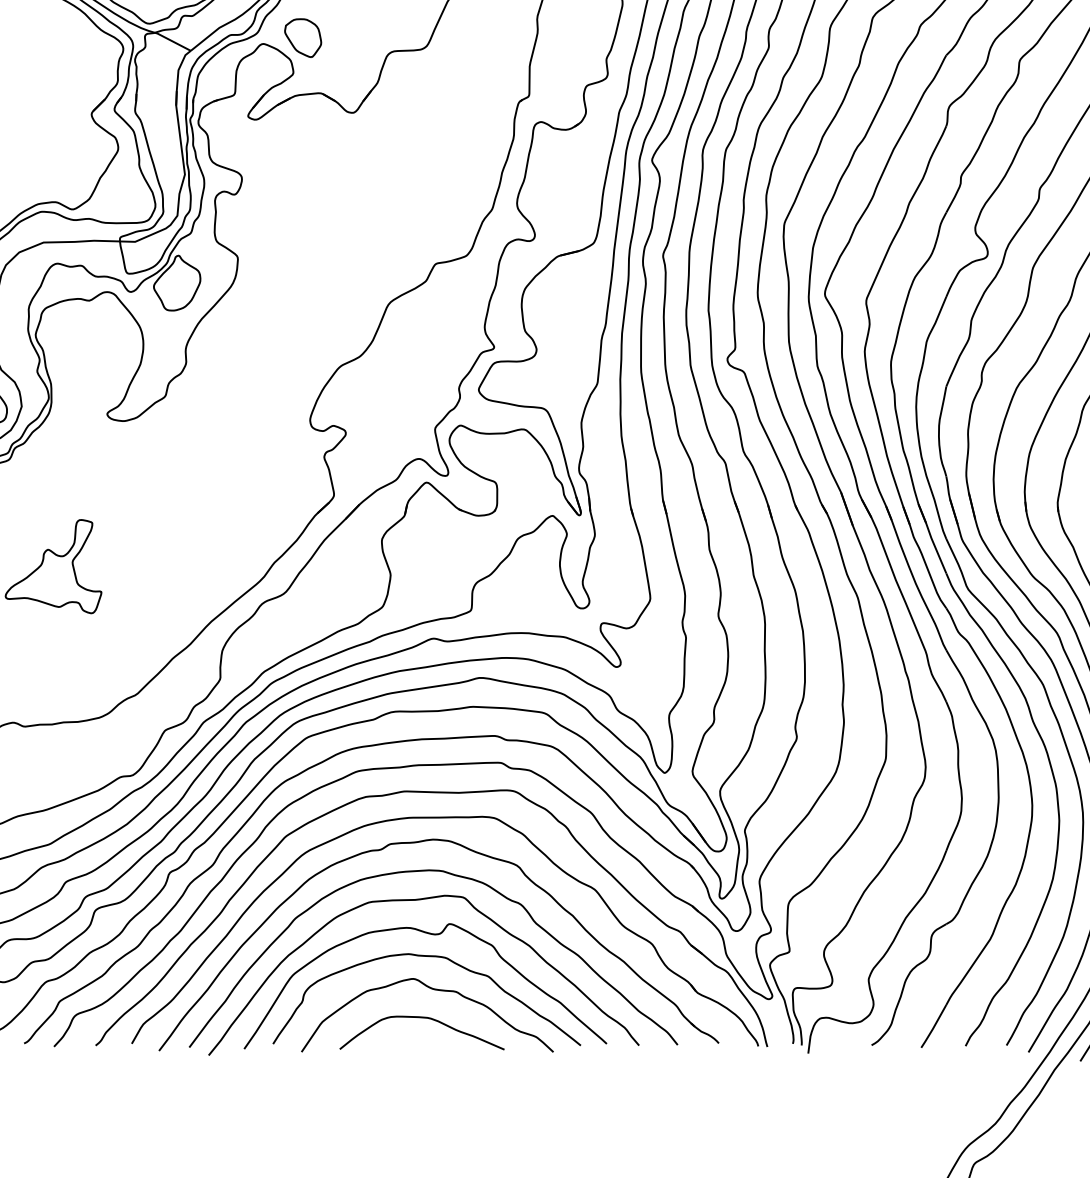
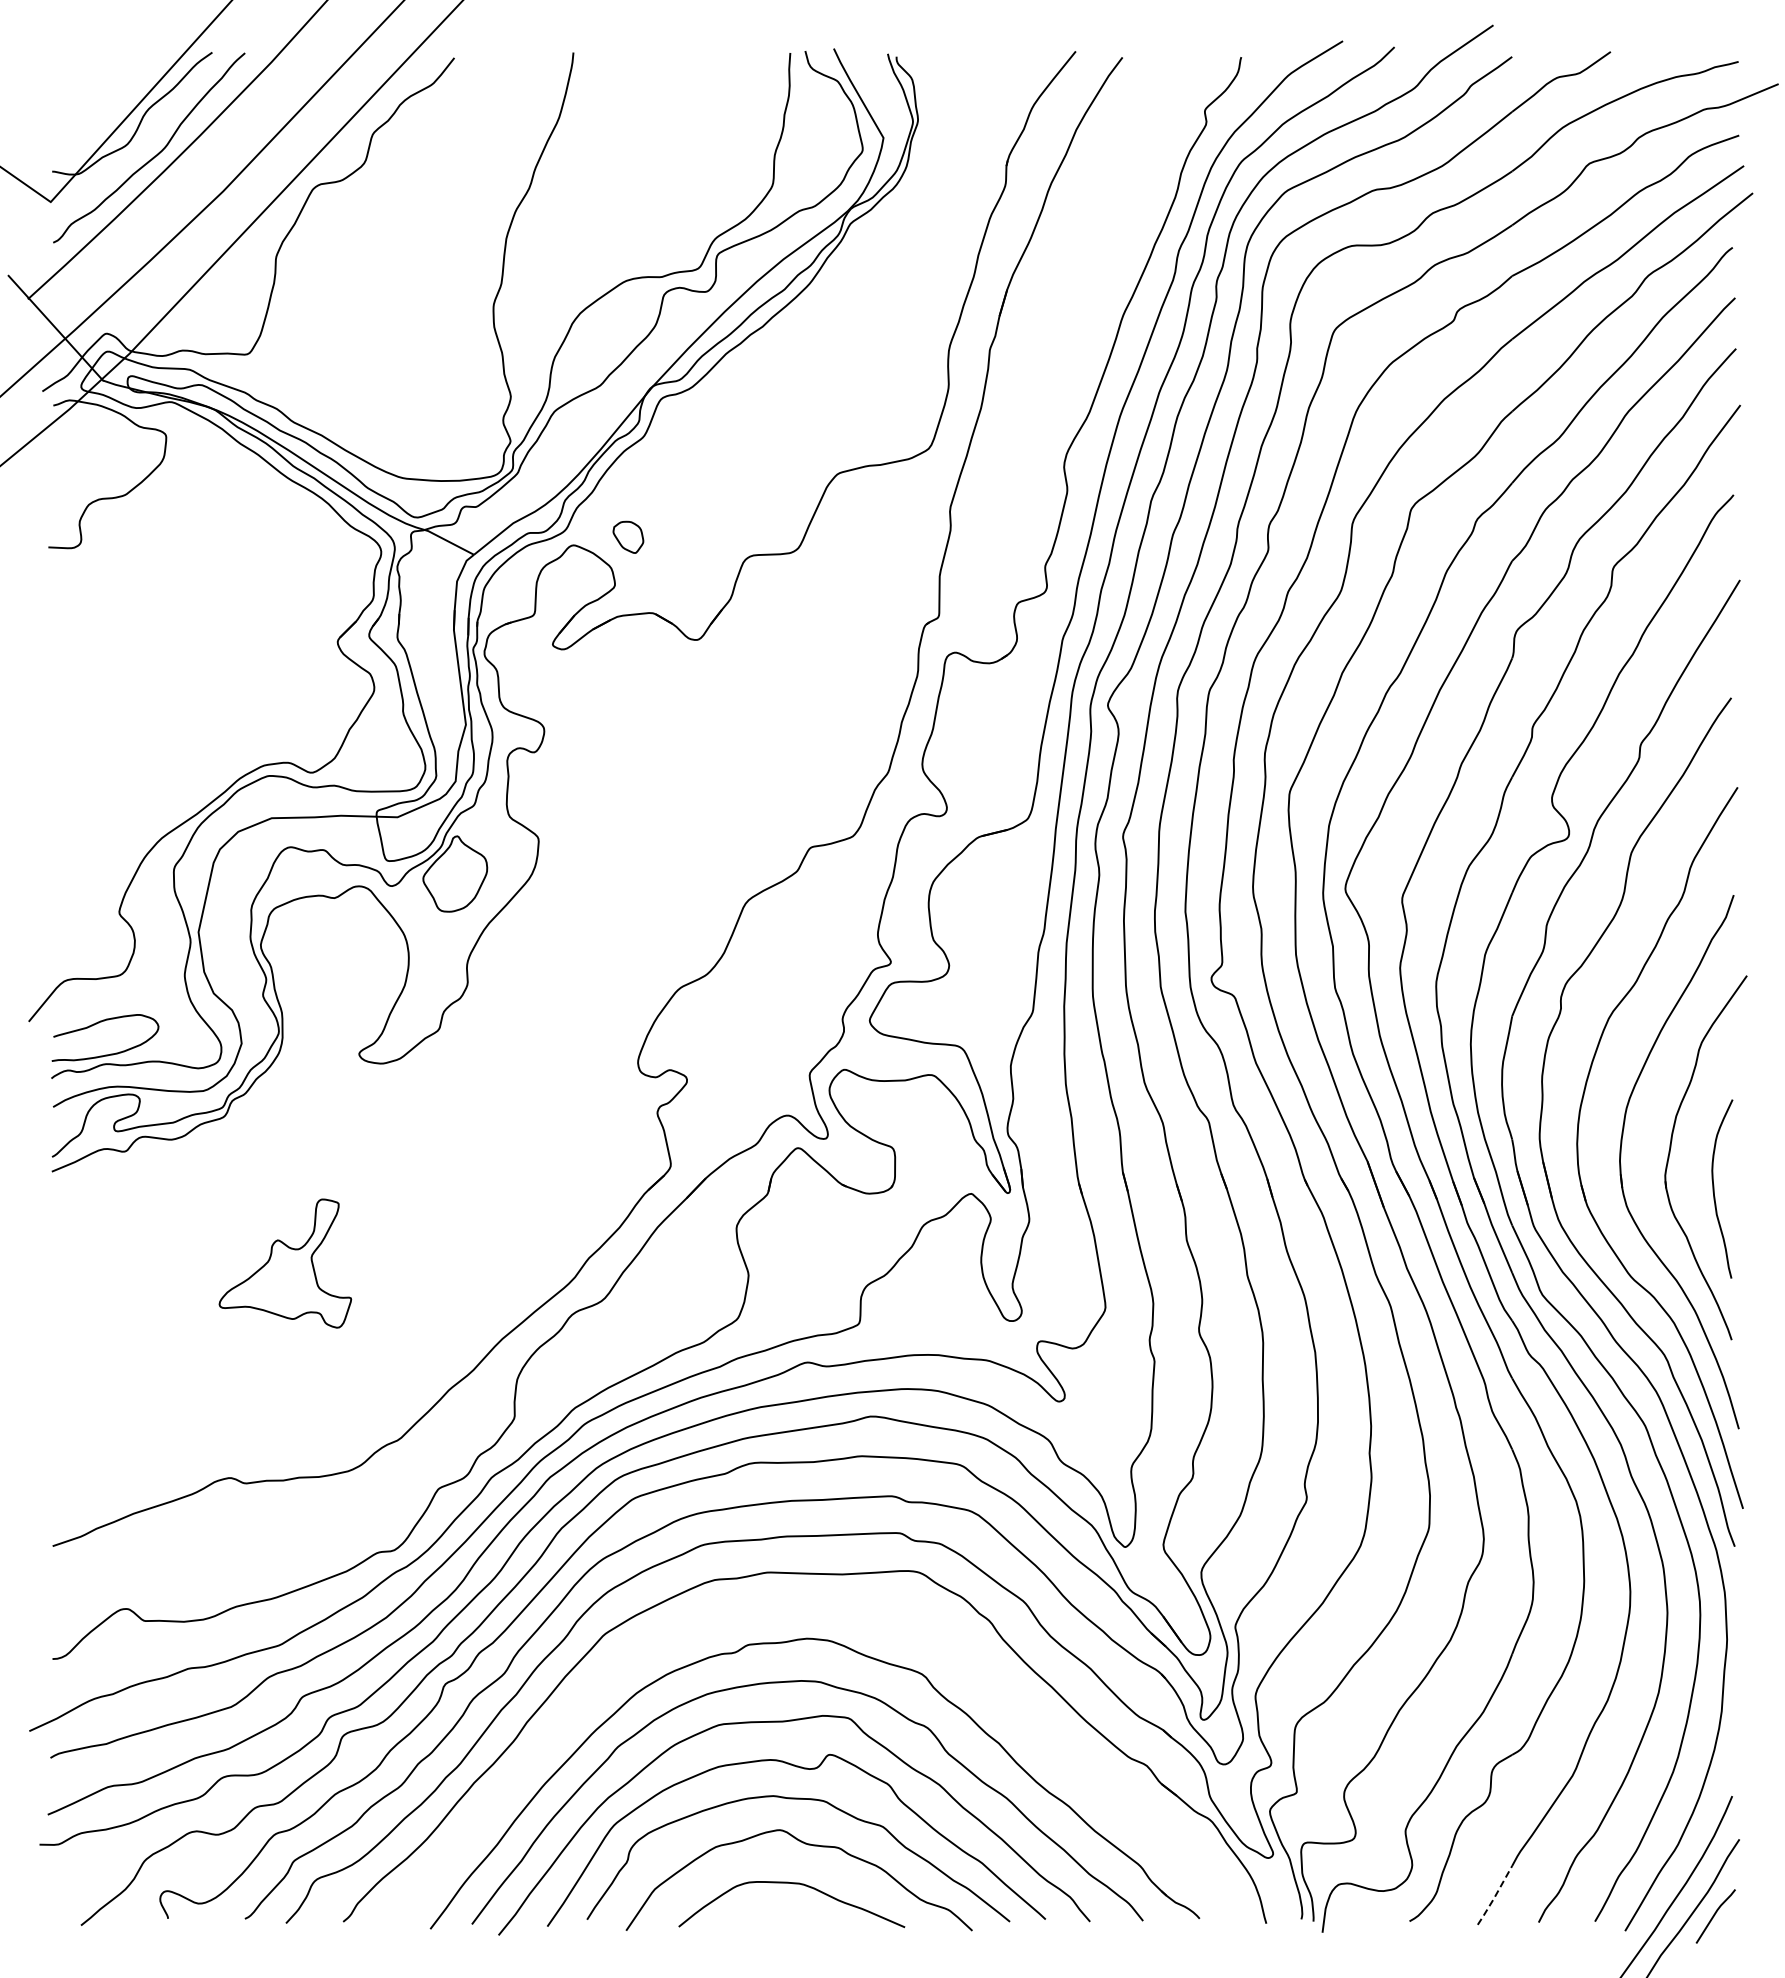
part: (303, 38) -> (628, 537), size x0.6
part: (445, 818) -> (823, 1609), removed
line: (934, 1027) -> (1495, 1896), solid -> dashed

